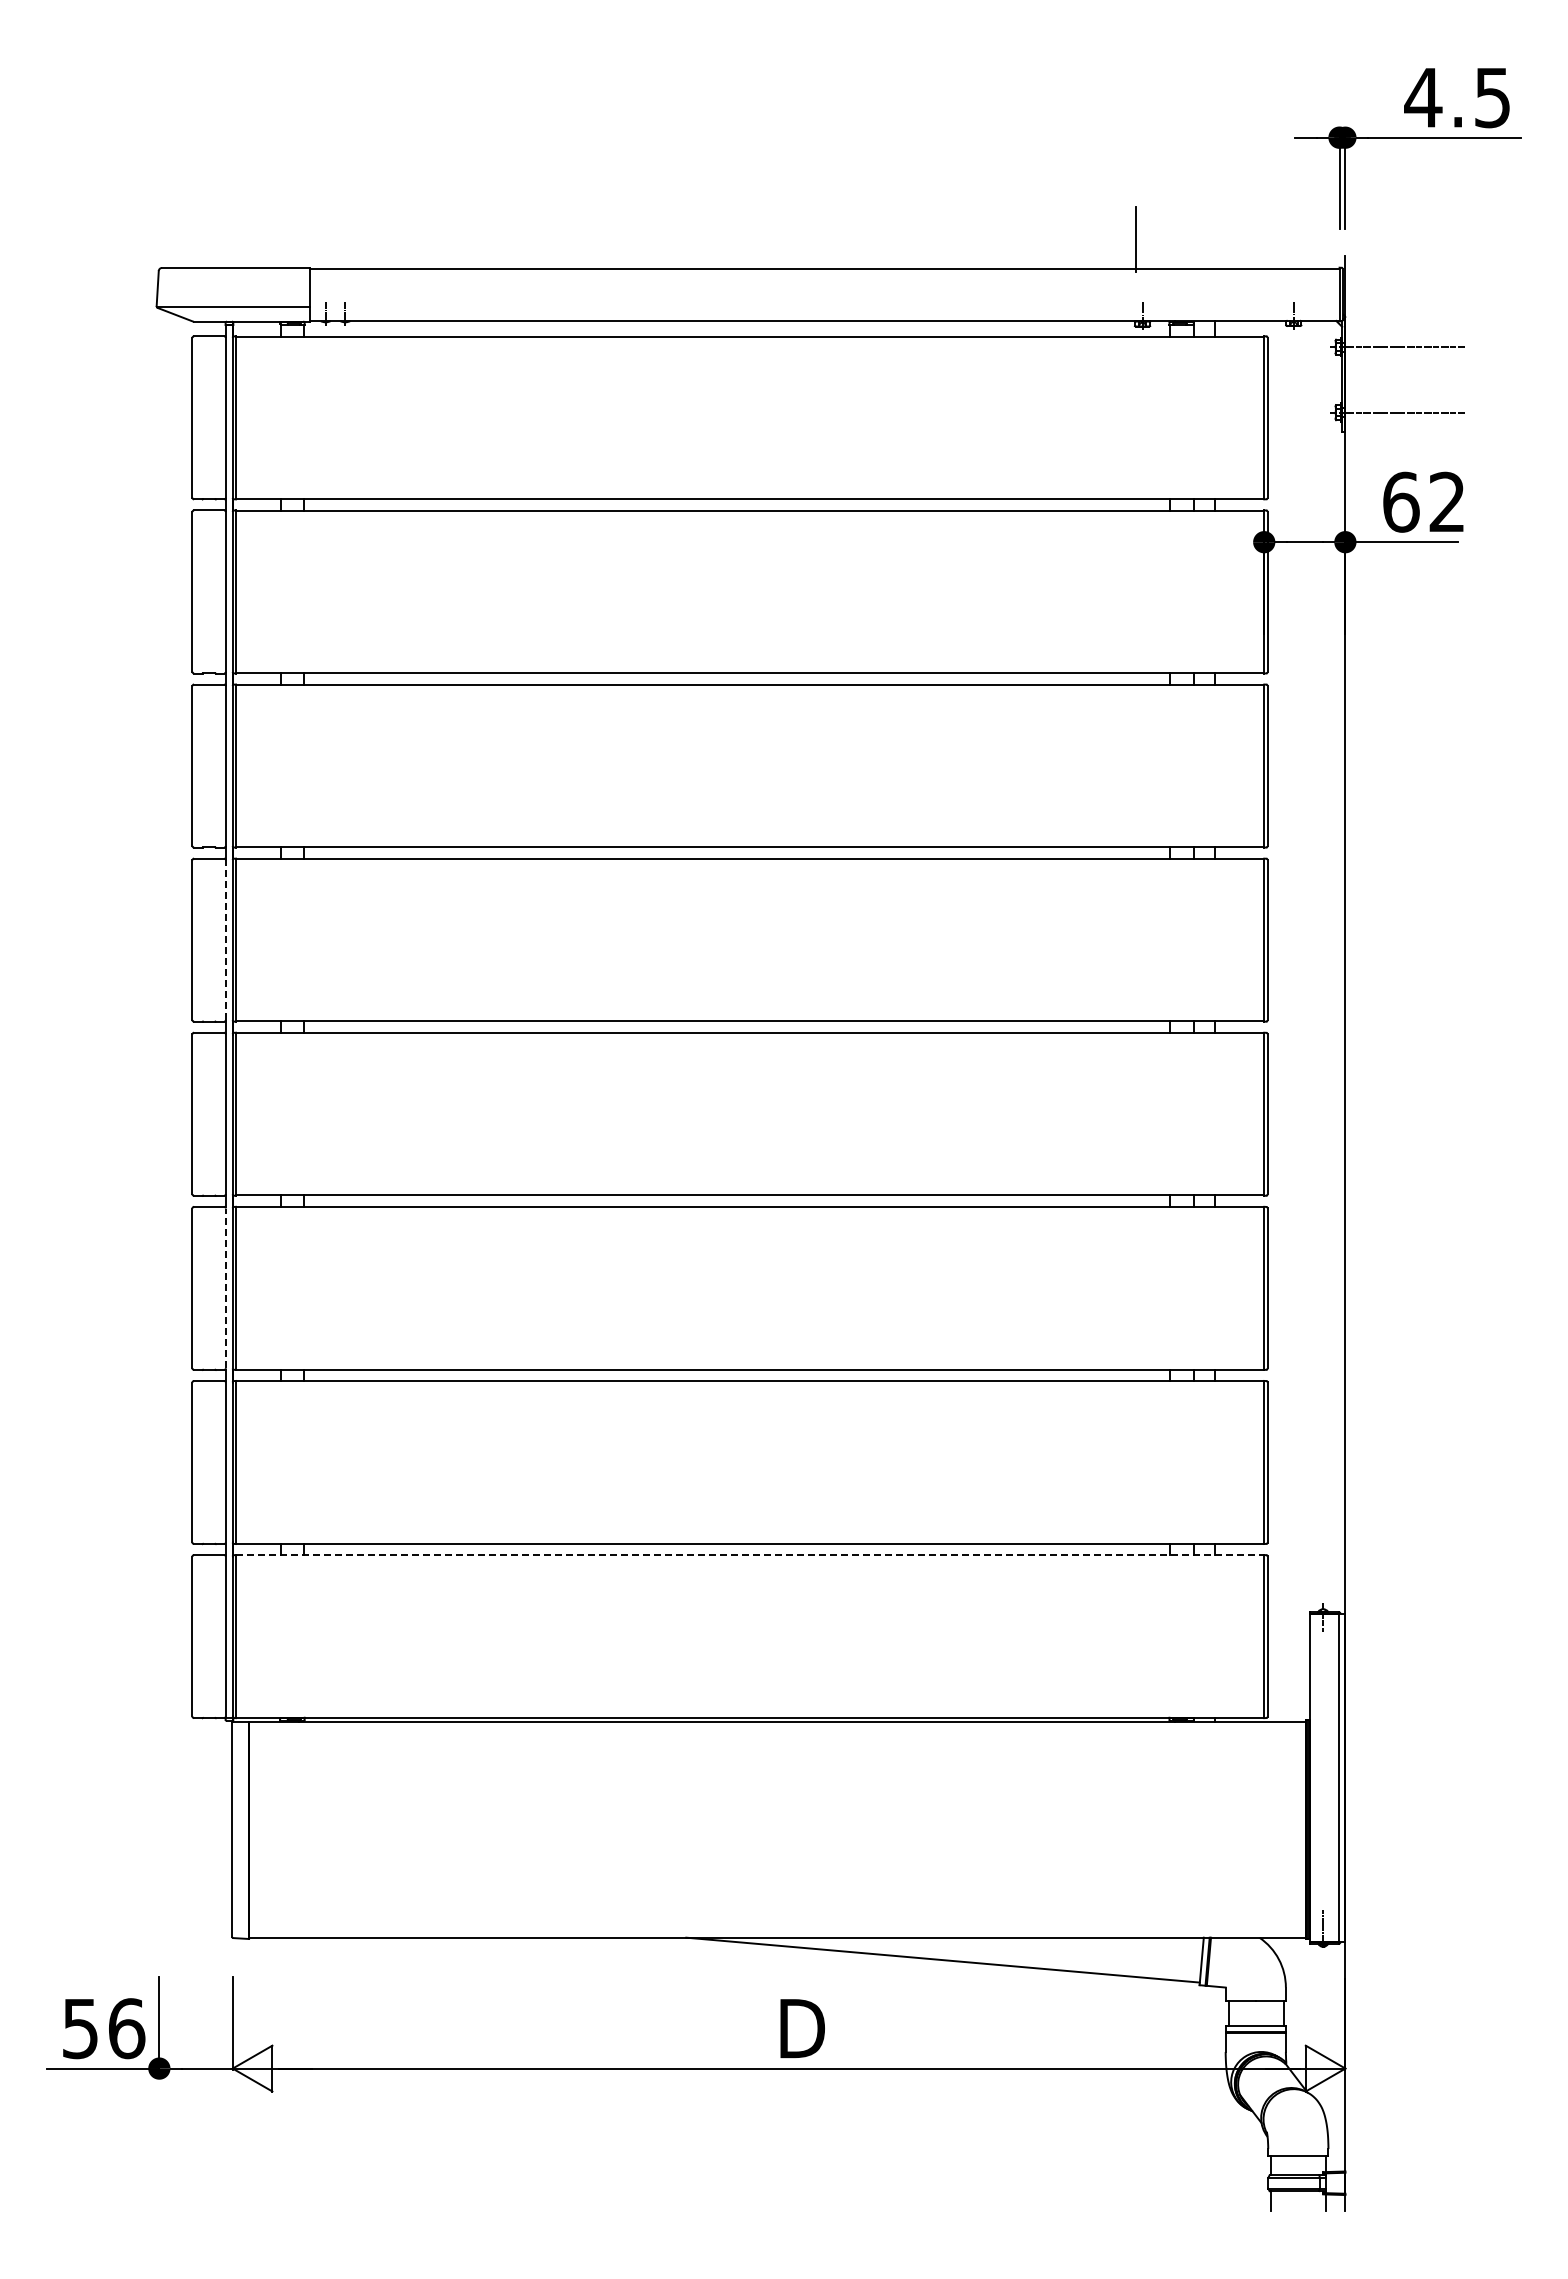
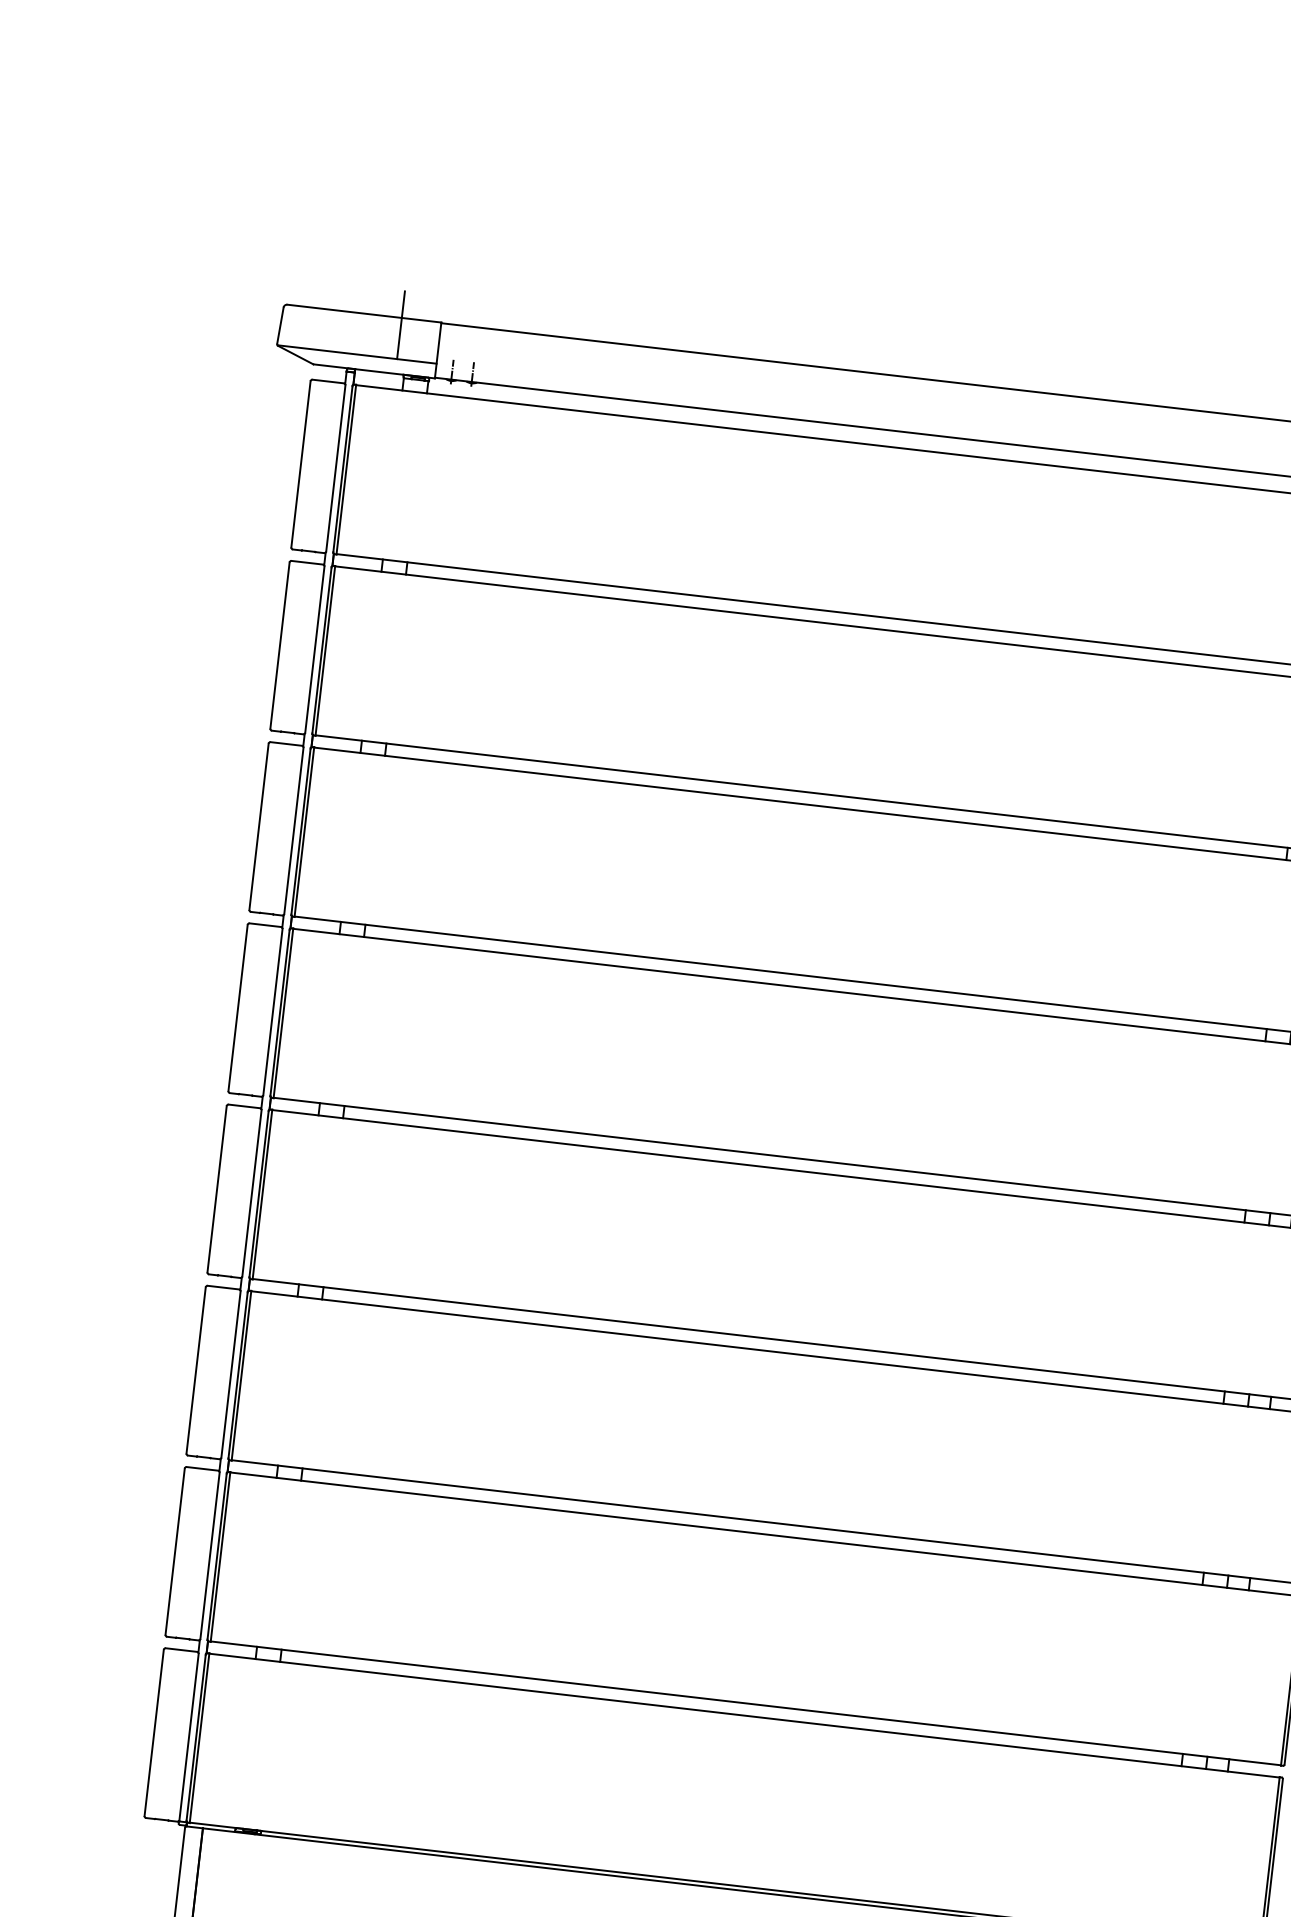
line: (272, 274) -> (401, 324), added
line: (225, 940) -> (272, 1012), dashed -> solid
line: (225, 1288) -> (230, 1374), dashed -> solid
line: (750, 1555) -> (744, 1715), dashed -> solid

